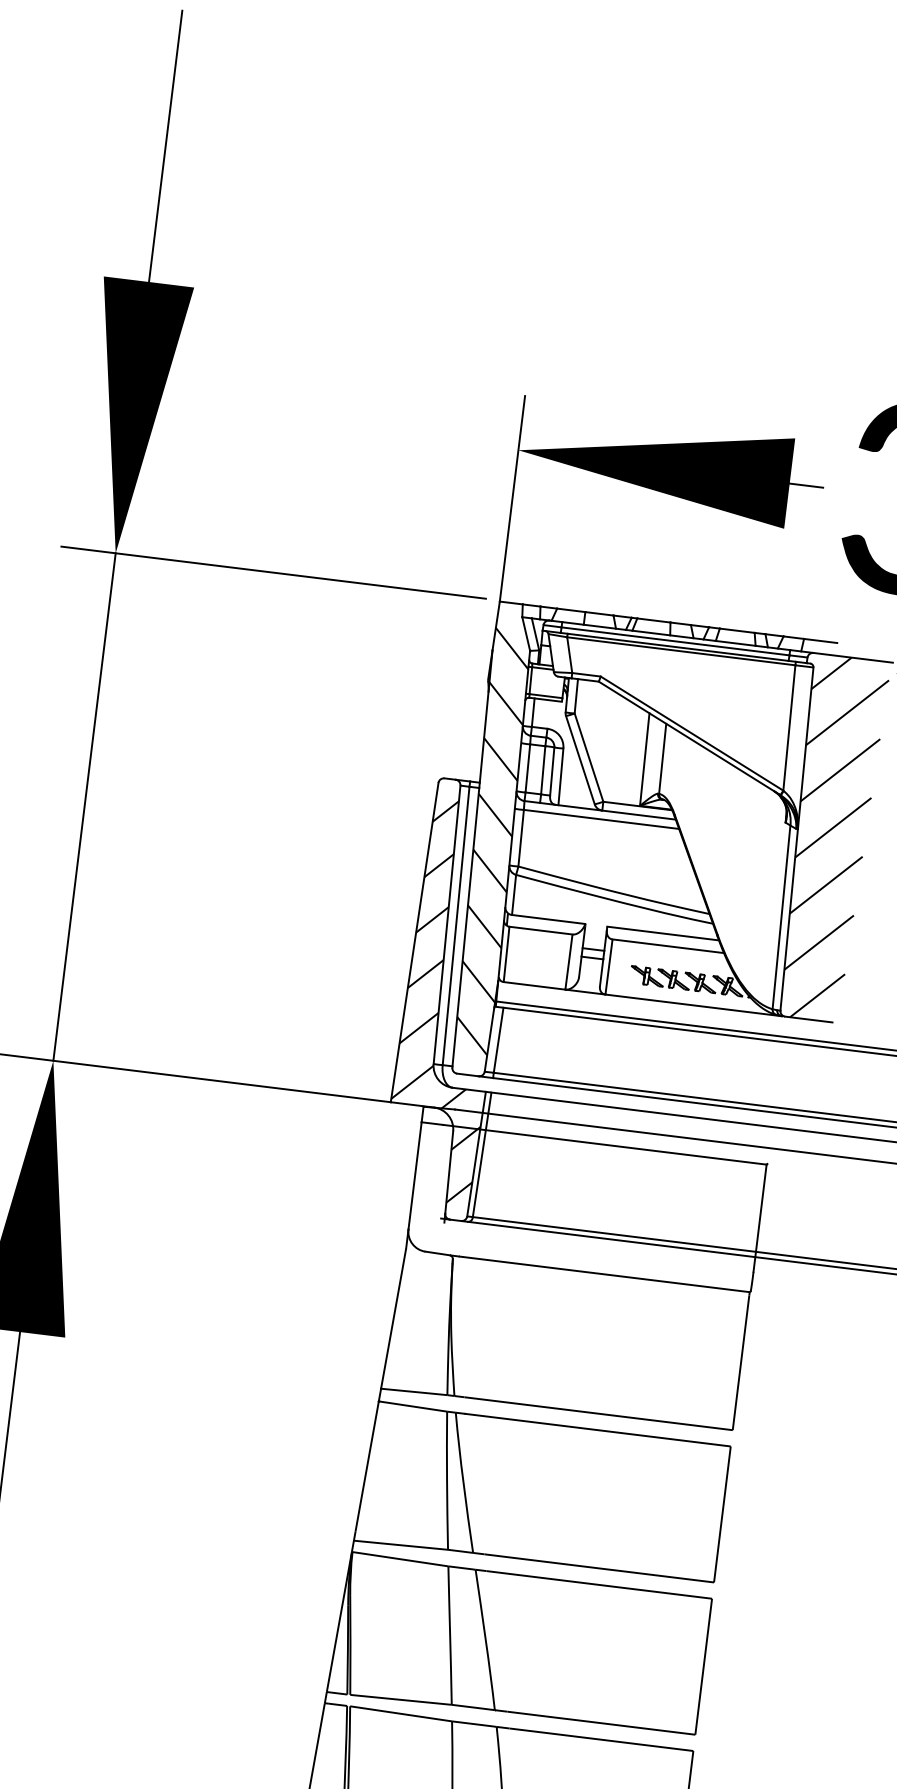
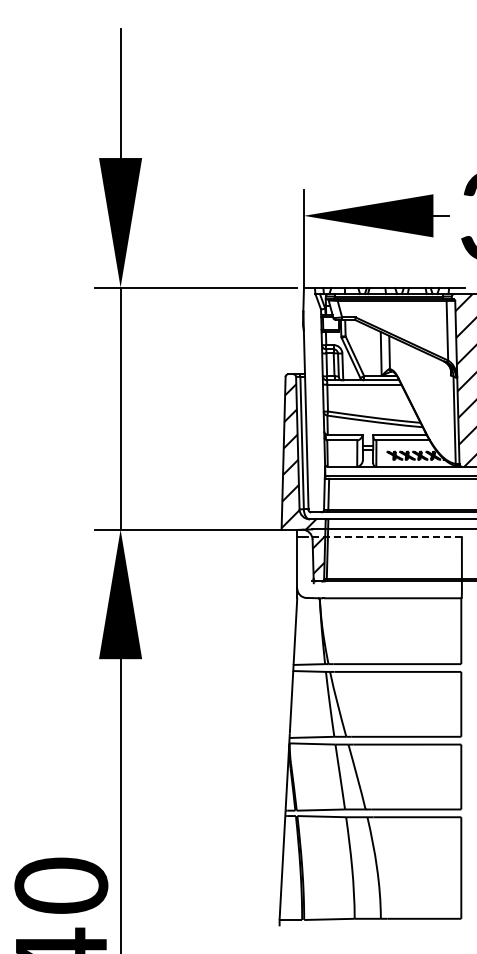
hatch: (490, 841) -> (313, 401), removed
line: (604, 1145) -> (384, 537), solid -> dashed

